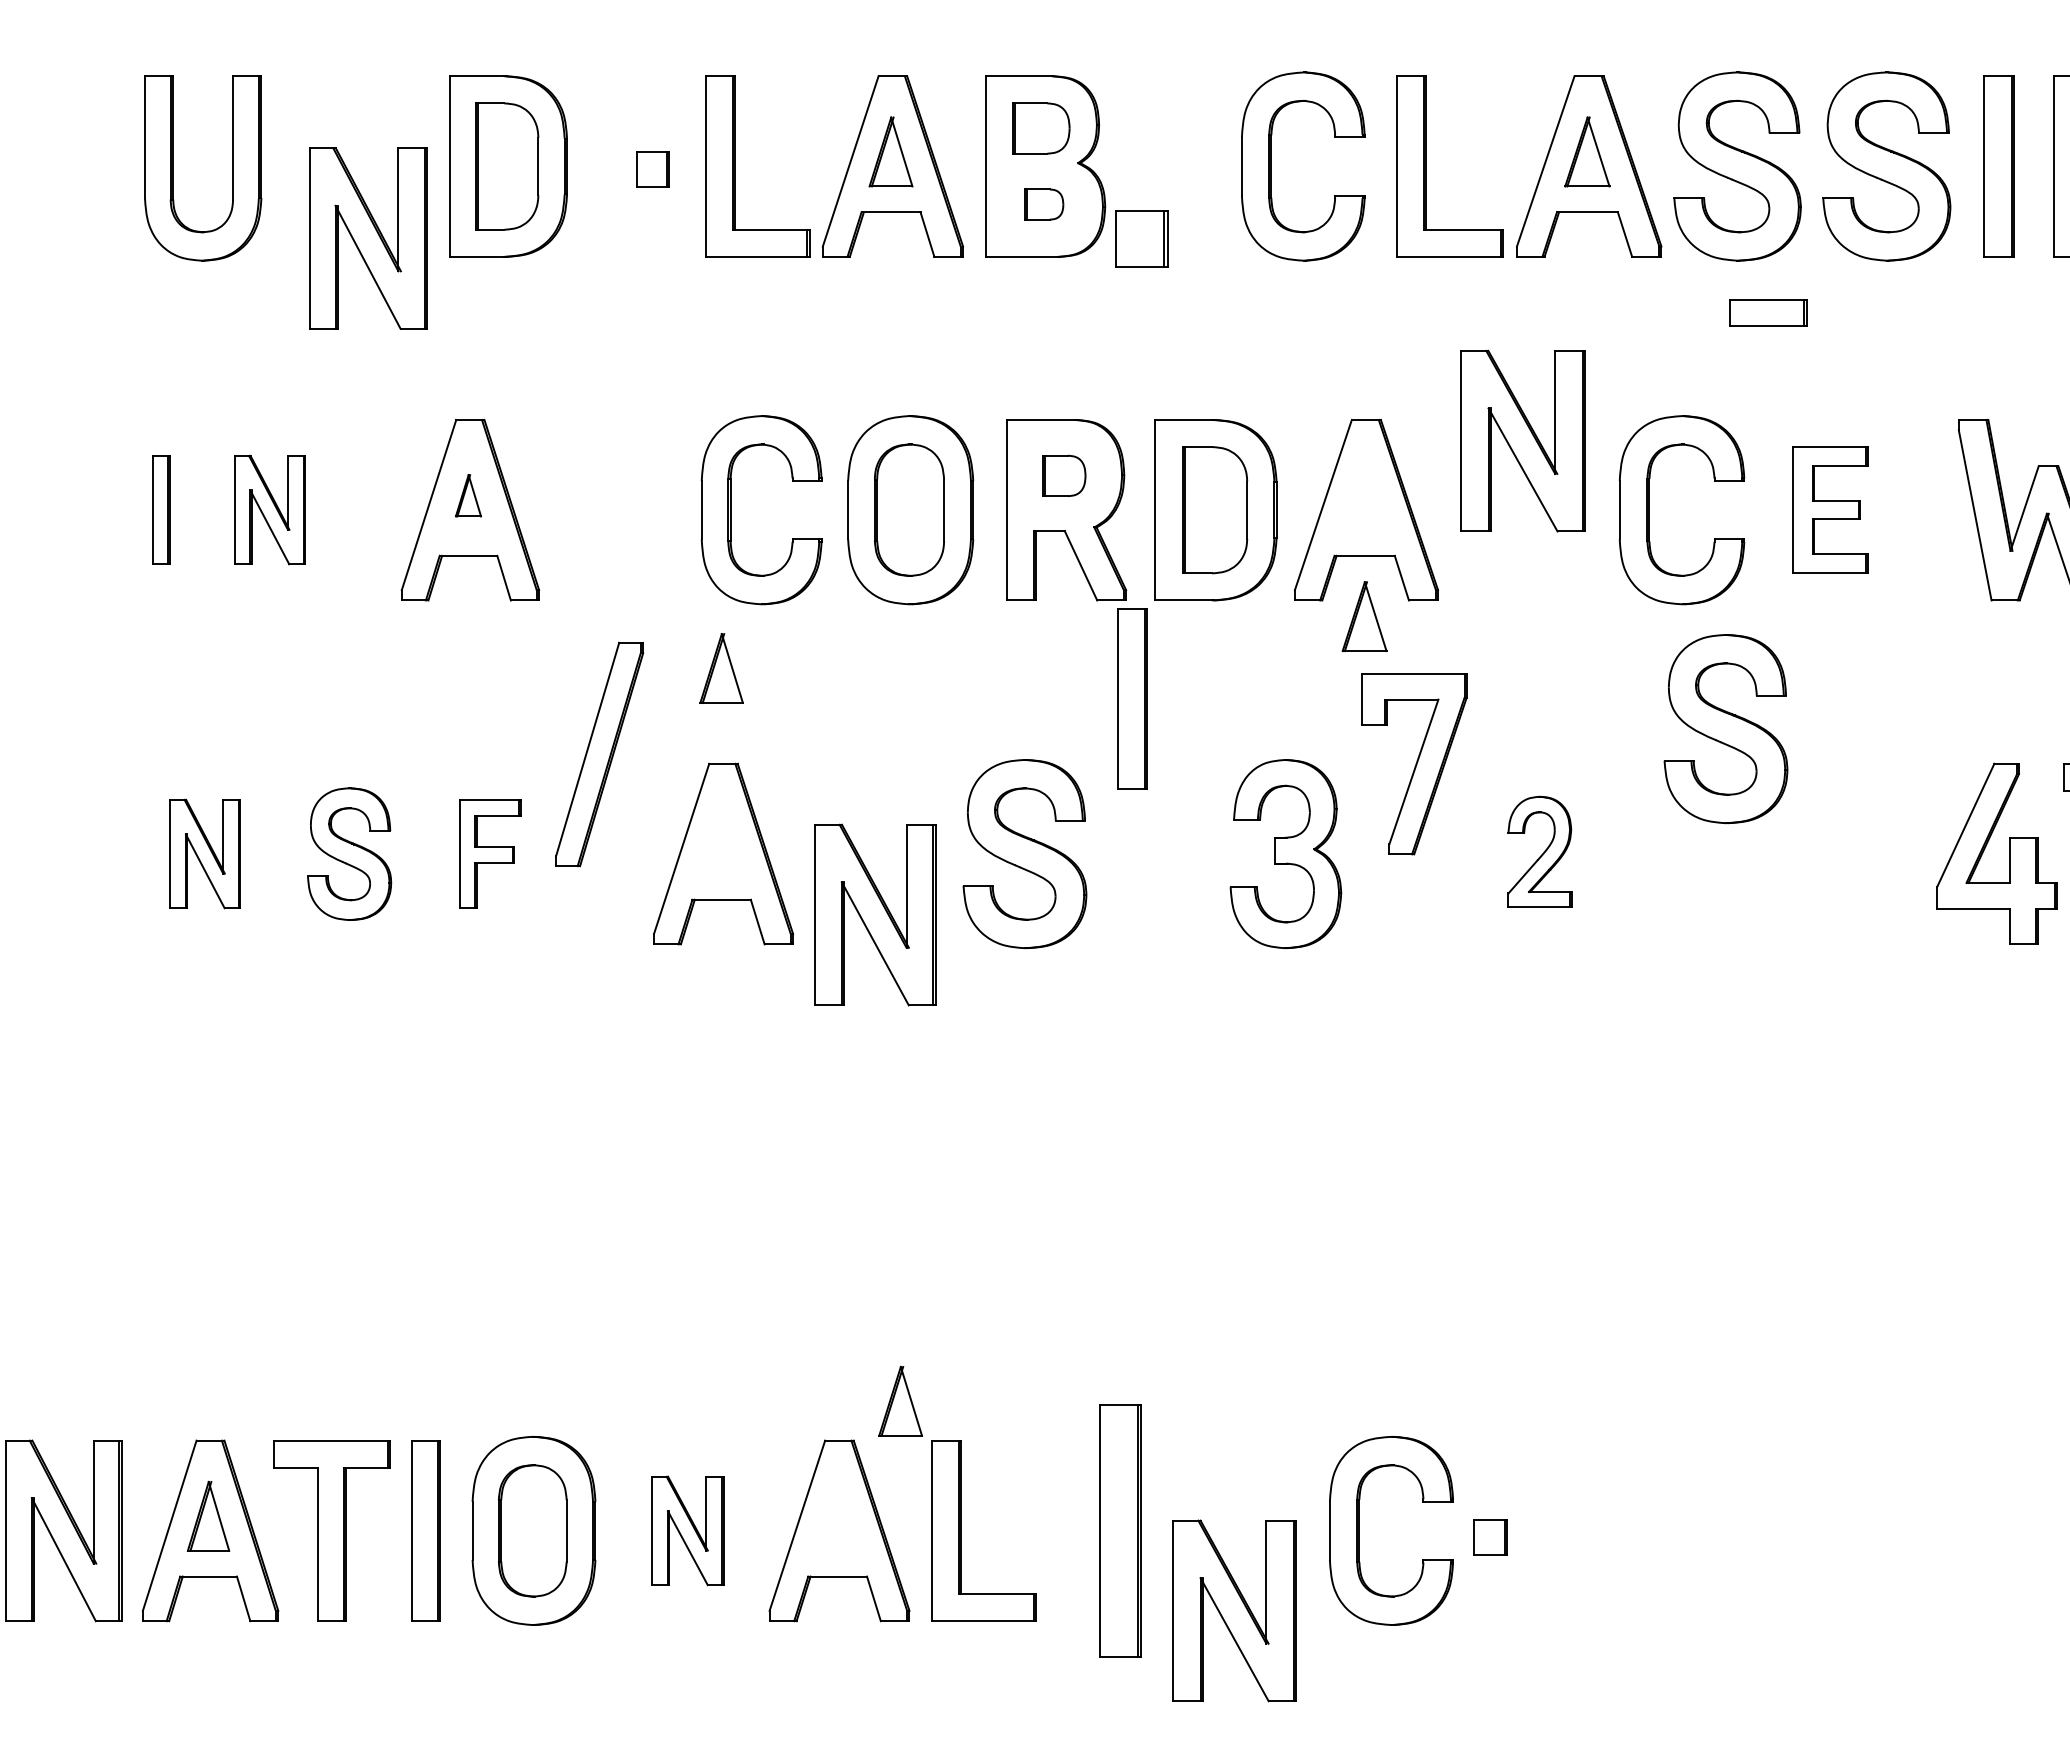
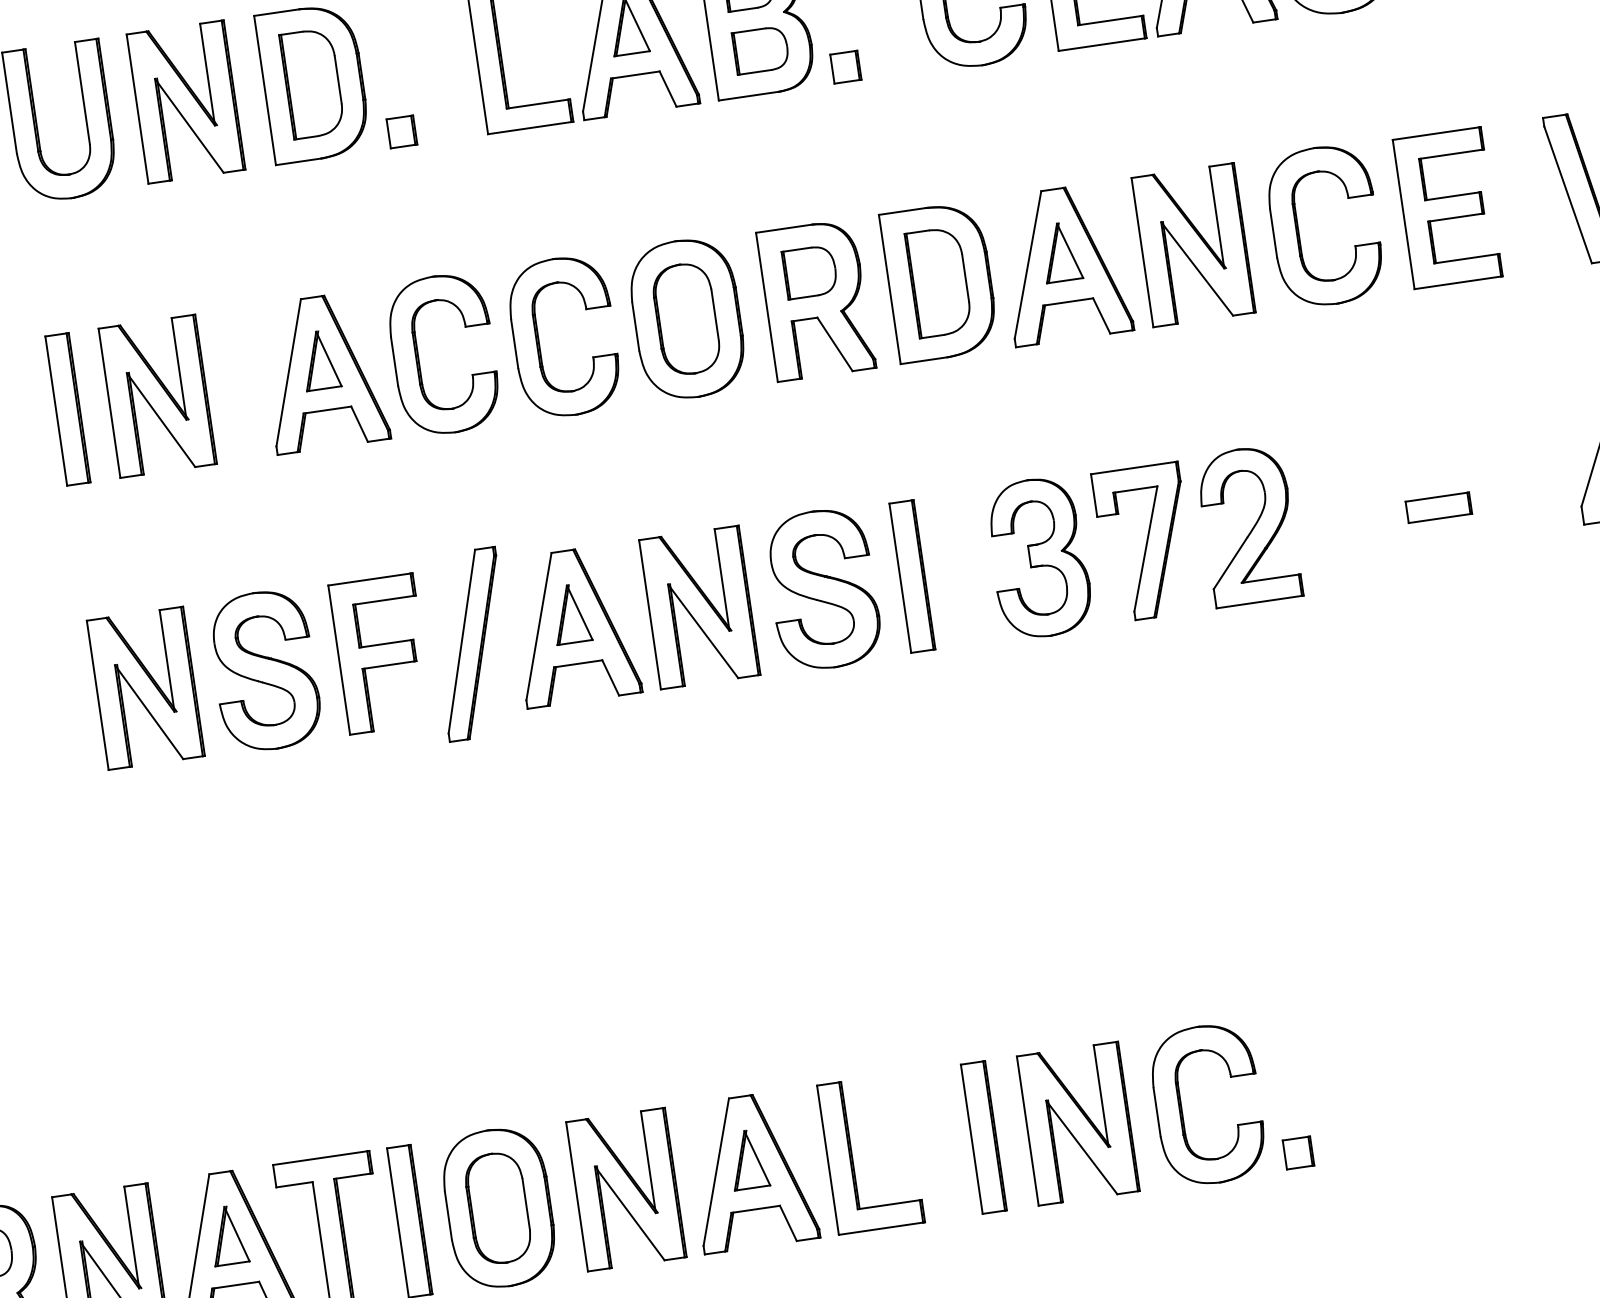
part: (652, 169) -> (401, 132), moved
part: (1044, 204) -> (761, 50), size x1.67
part: (368, 238) -> (186, 101), moved
part: (1141, 239) -> (845, 67), size x0.62
part: (1768, 312) -> (1439, 507), moved
part: (1522, 440) -> (1193, 244), moved
part: (1064, 475) -> (810, 271), size x1.43
part: (468, 495) -> (320, 360), size x1.67
part: (160, 509) -> (67, 408), size x1.67
part: (269, 509) -> (157, 395), size x1.67
part: (1830, 509) -> (1447, 207), size x1.43
part: (585, 510) -> (418, 358), added
part: (1364, 616) -> (1060, 252), moved
part: (721, 668) -> (570, 614), moved
part: (1132, 698) -> (912, 576), moved
part: (1725, 729) -> (1387, 402), removed
part: (599, 754) -> (472, 644), moved
part: (1414, 764) -> (1145, 542), moved
part: (1539, 851) -> (1248, 525), size x1.67
part: (205, 853) -> (145, 687), size x1.67
part: (489, 853) -> (380, 653), size x1.67
part: (349, 854) -> (265, 671), size x1.43
part: (875, 914) -> (699, 607), moved
part: (900, 1400) -> (748, 1158), moved
part: (687, 1530) -> (626, 1189), size x1.67
part: (1120, 1530) -> (983, 1137), size x0.71
part: (1490, 1537) -> (1298, 1152), moved
part: (1234, 1610) -> (1078, 1123), moved

